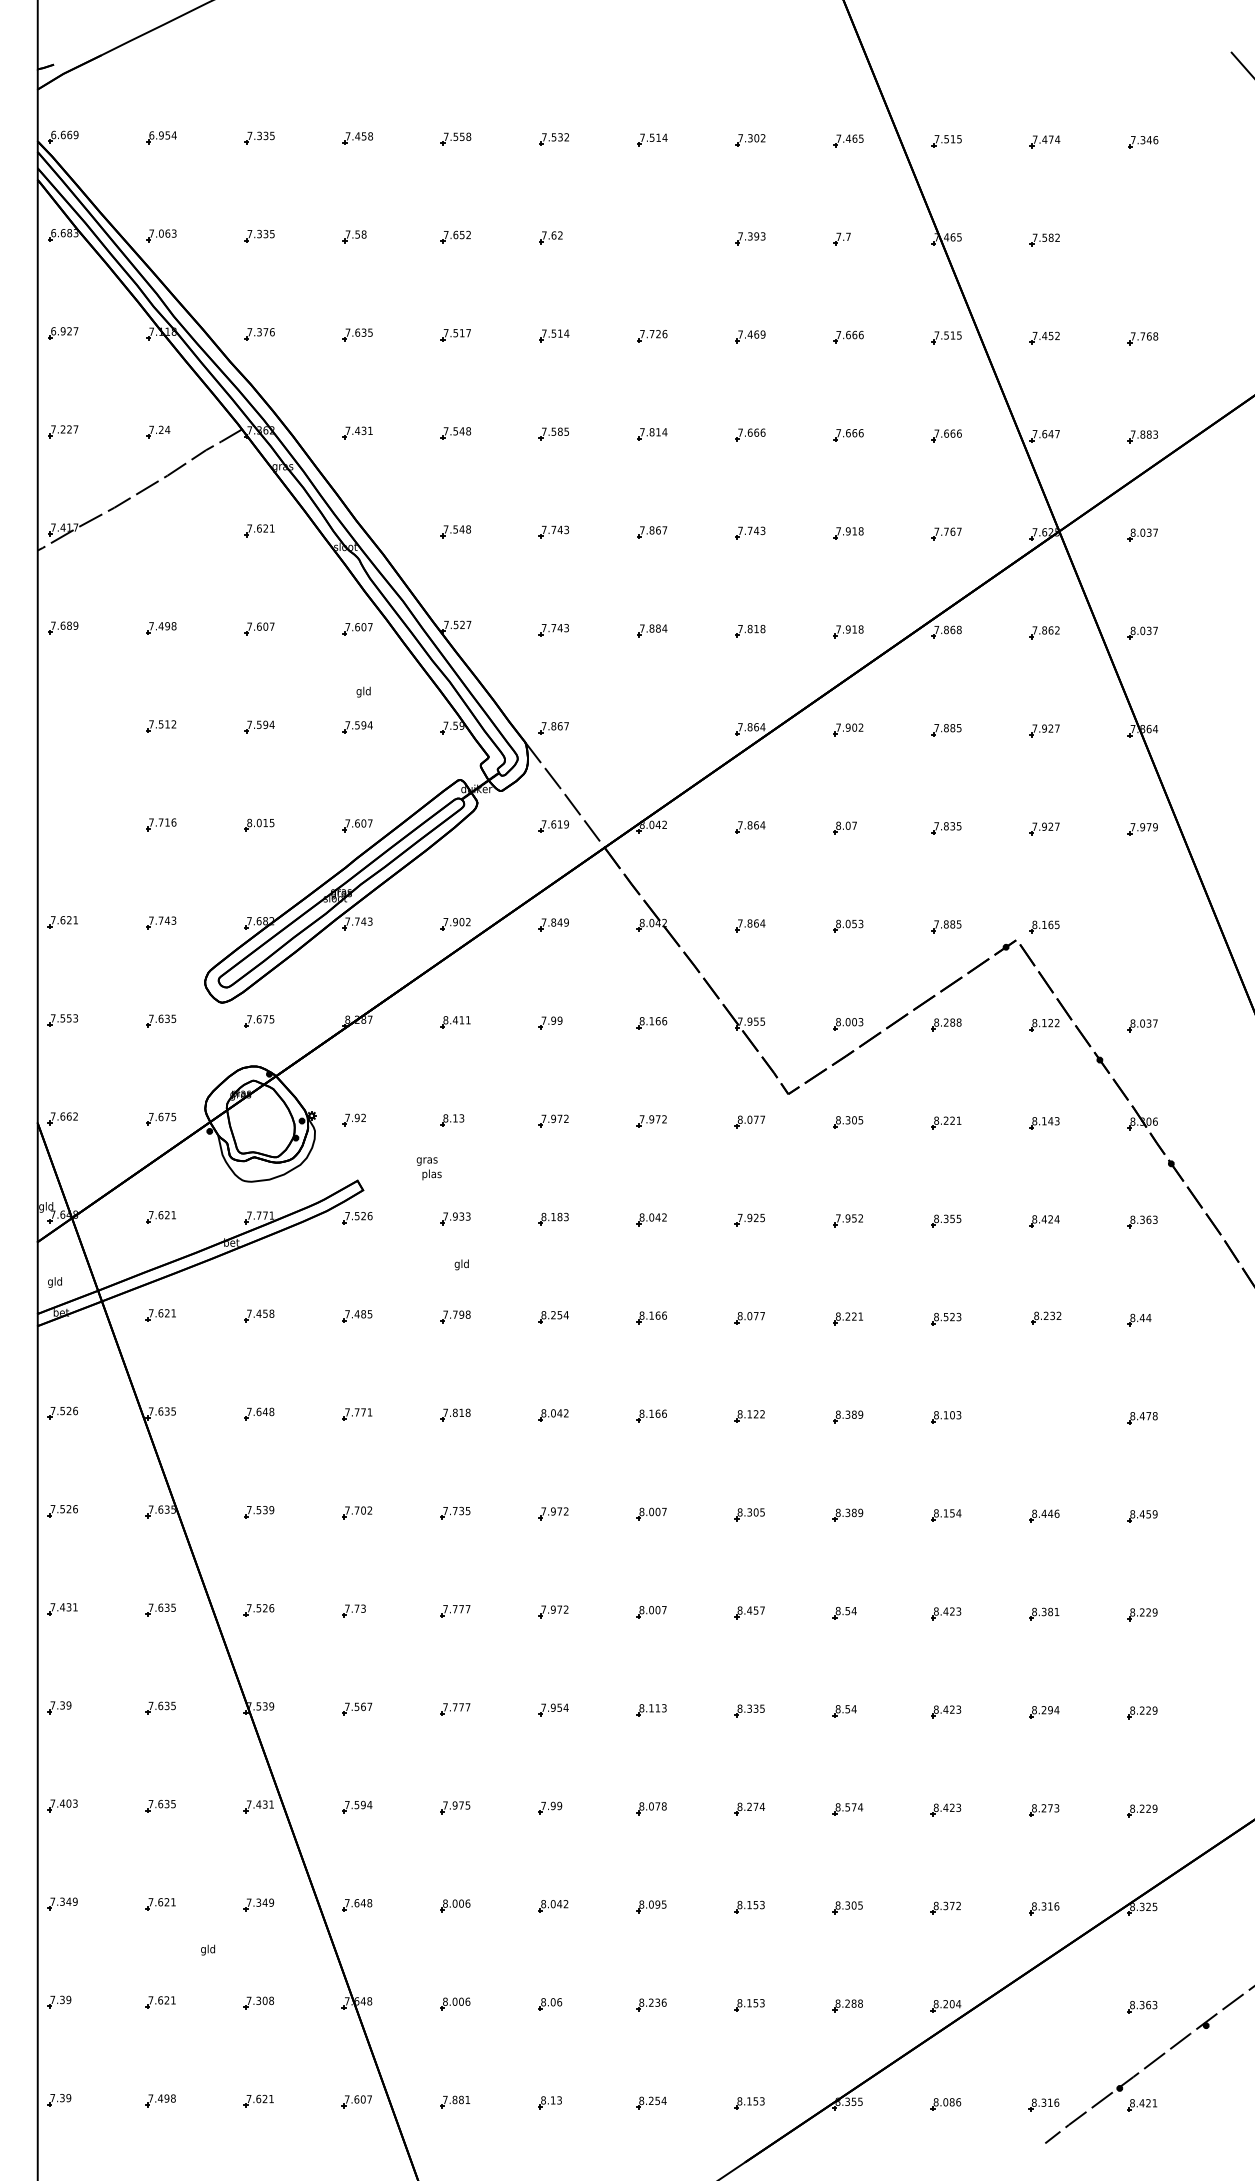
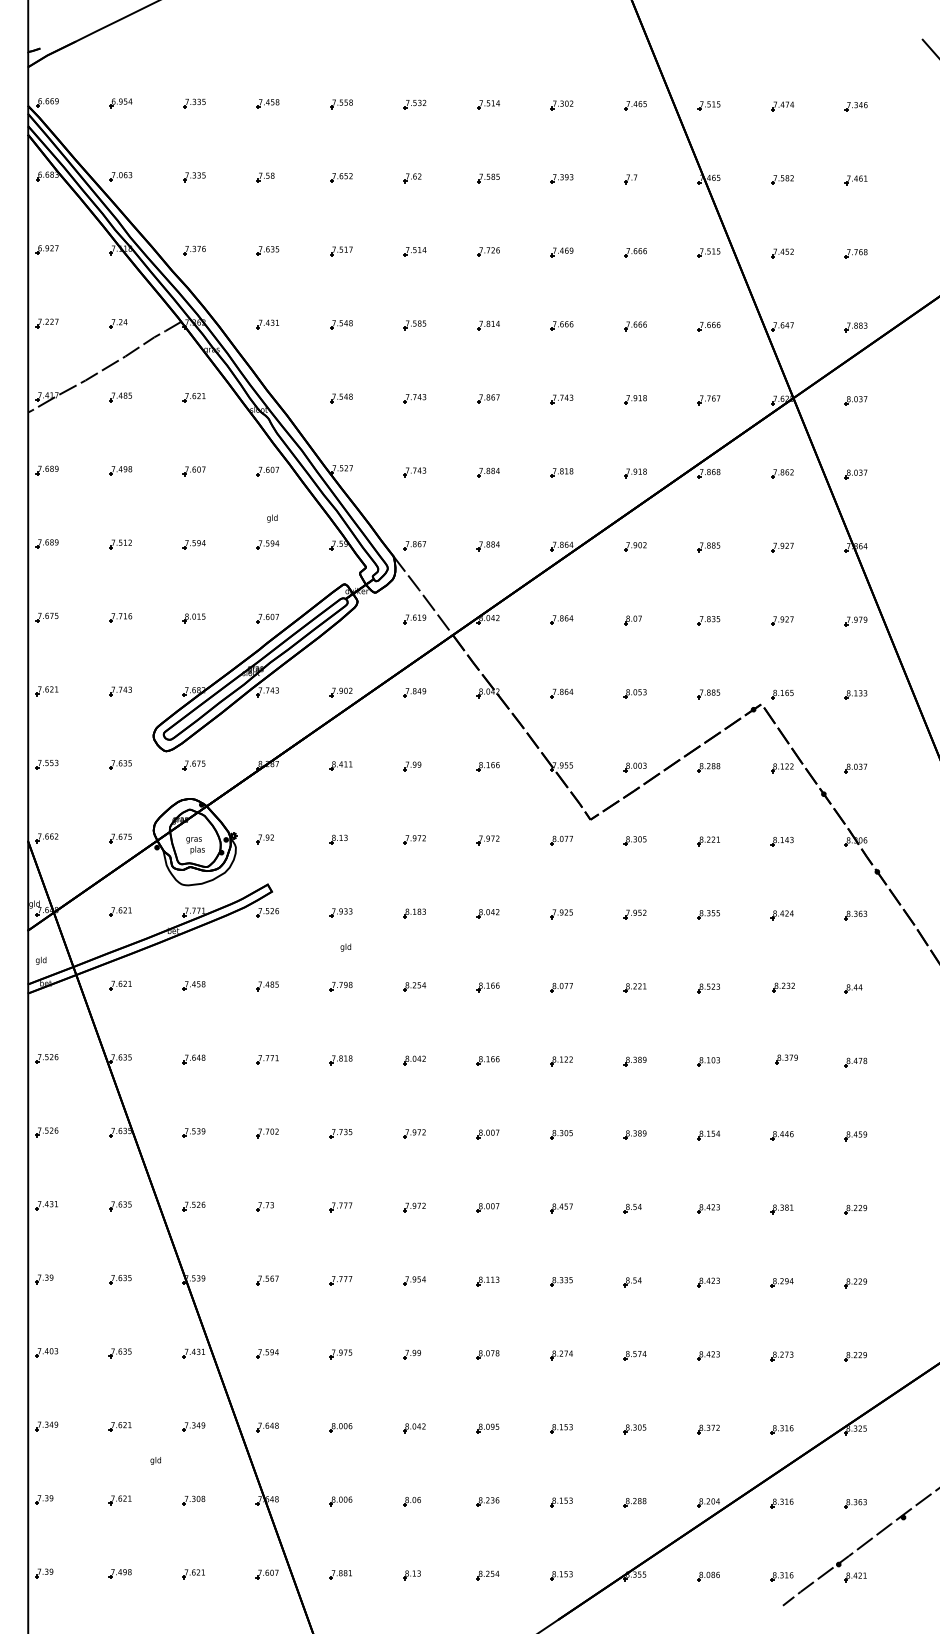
part: (652, 237) -> (488, 178), added
part: (1142, 240) -> (855, 180), added
part: (161, 530) -> (120, 397), added
part: (63, 725) -> (47, 543), added
part: (652, 728) -> (488, 545), added
part: (63, 823) -> (47, 616), added
part: (1142, 927) -> (855, 694), added
text: (428, 1168) -> (195, 845), moved
part: (1050, 1413) -> (786, 1058), added
part: (1044, 2006) -> (782, 1503), added

